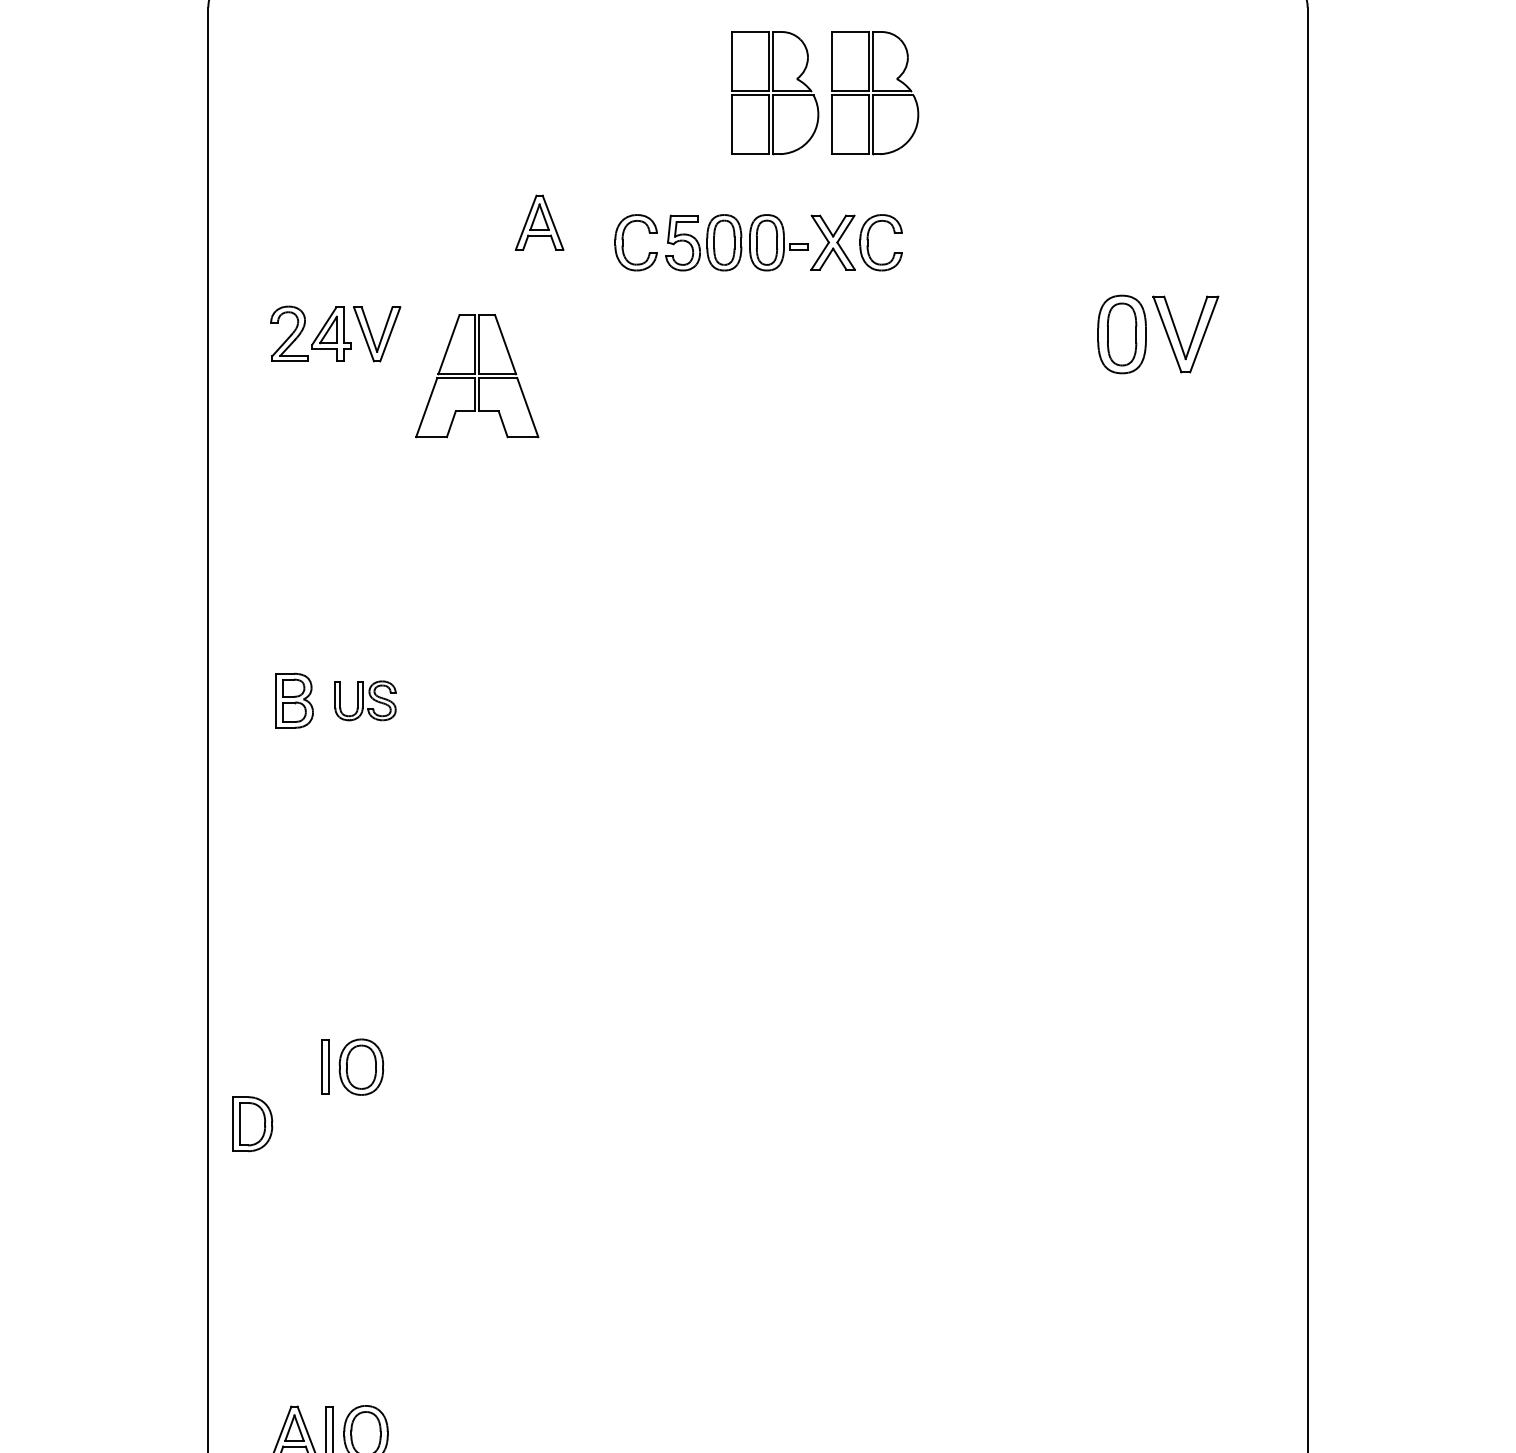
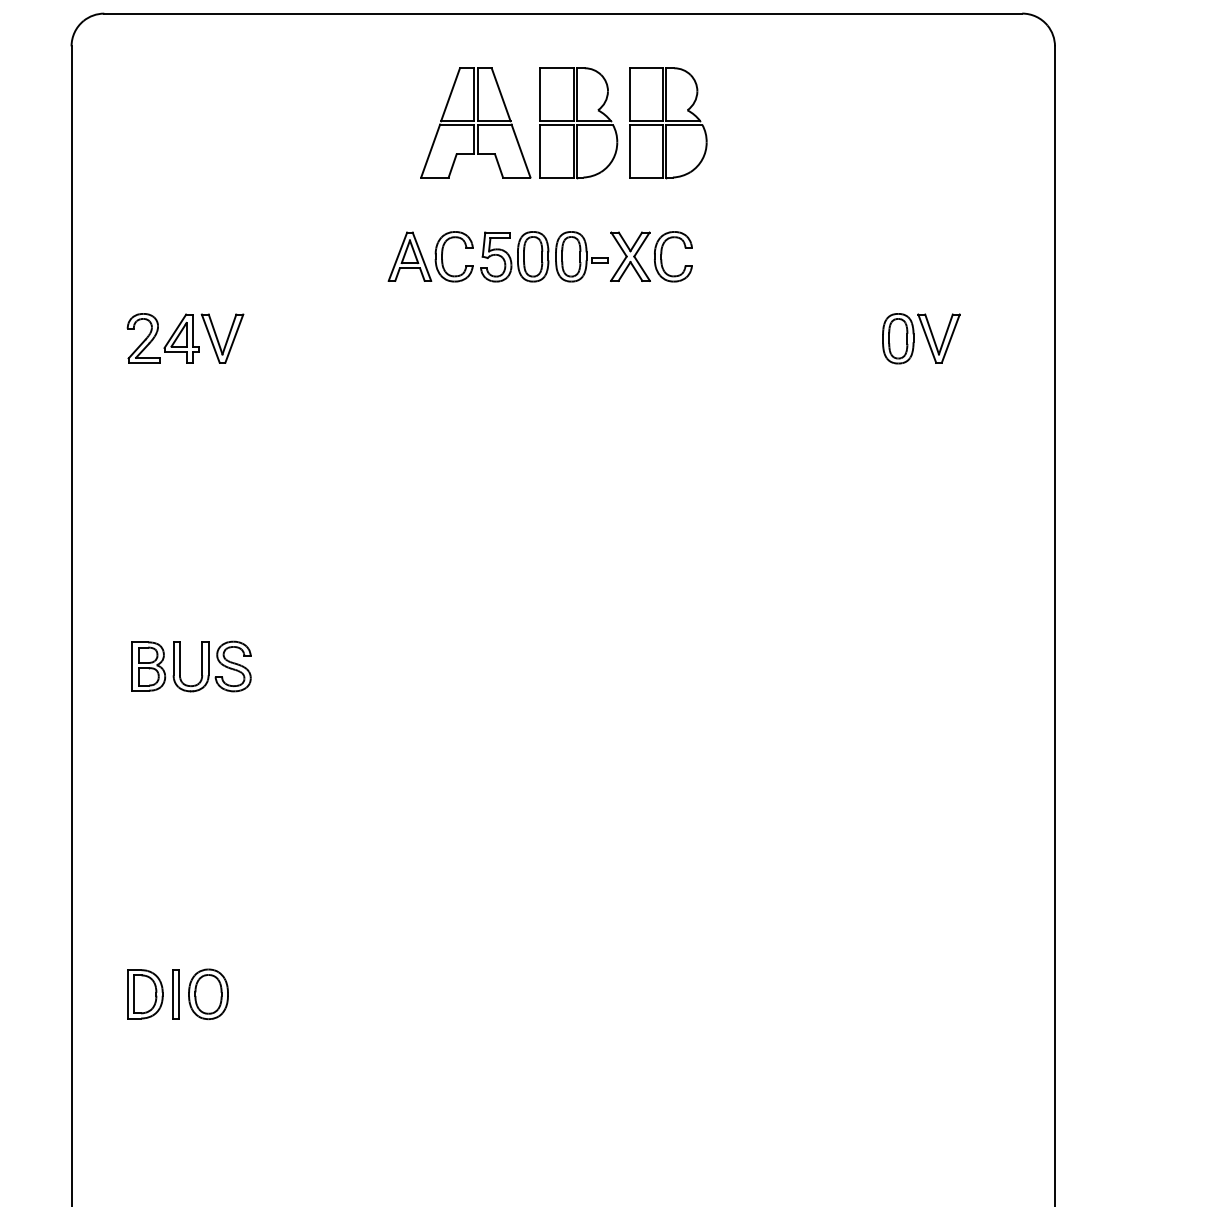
part: (539, 222) -> (409, 256), moved
part: (1158, 333) -> (921, 337), size x0.71
part: (477, 376) -> (476, 123), moved
part: (365, 700) -> (212, 666), size x1.43
part: (252, 1124) -> (145, 994), moved

